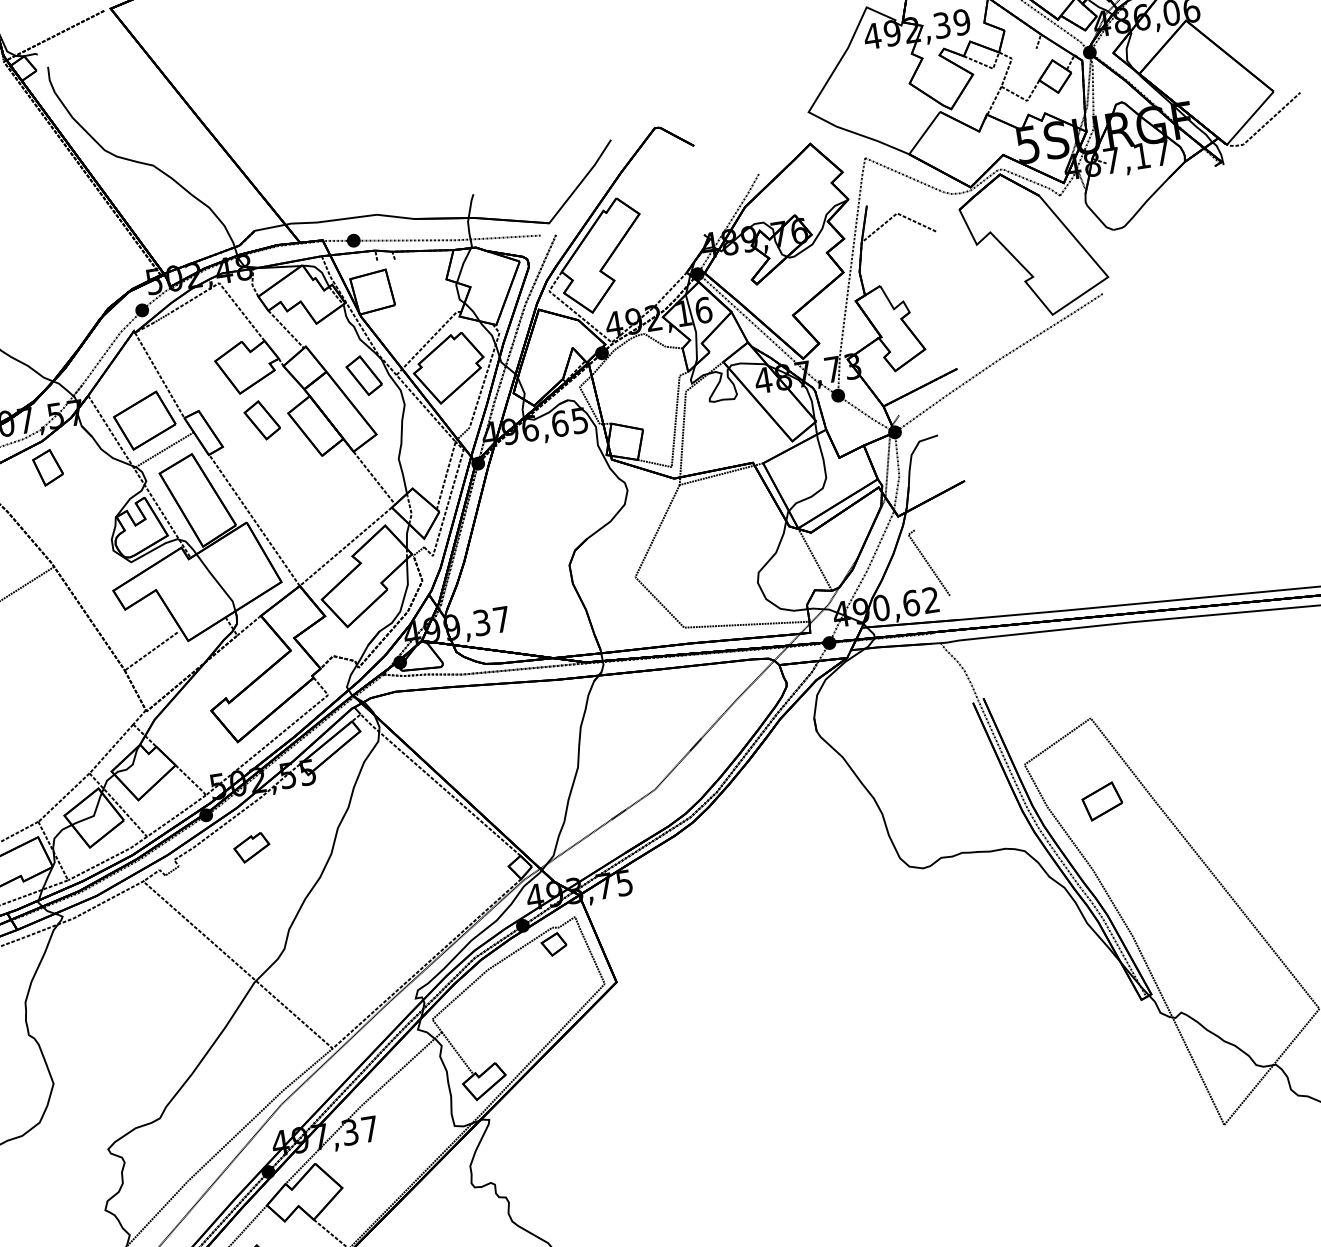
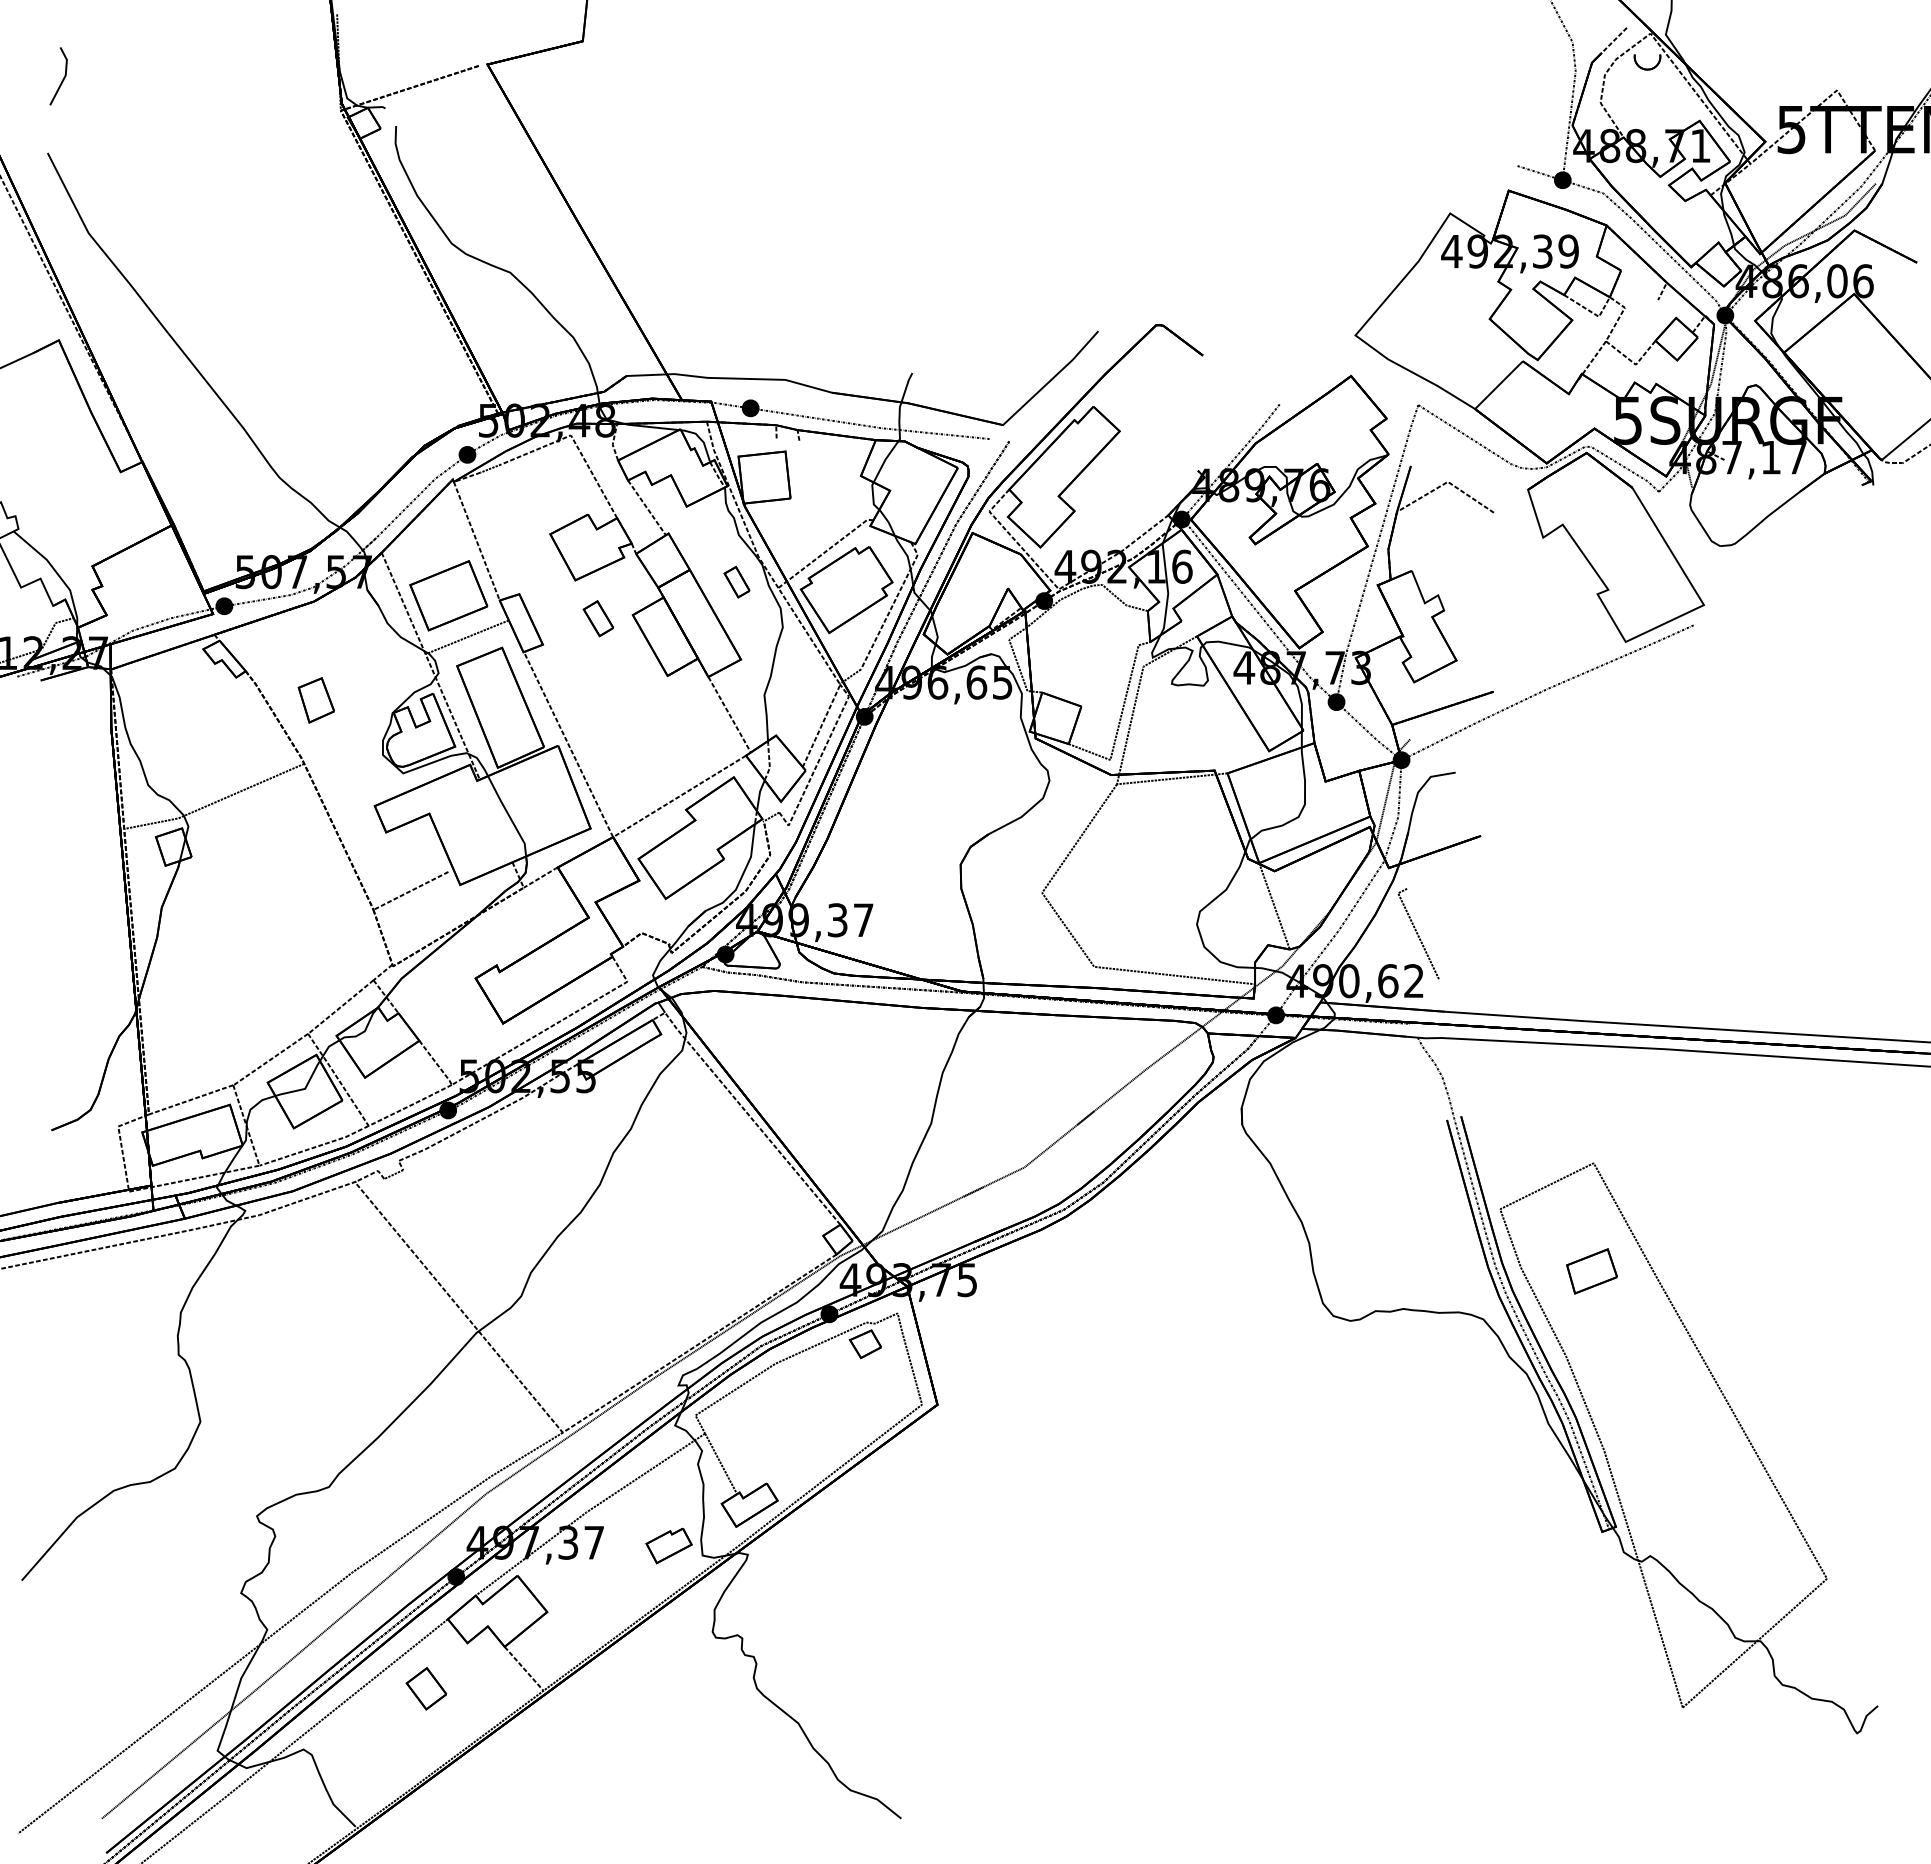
part: (363, 375) -> (736, 581), size x0.6
part: (262, 420) -> (598, 618), size x0.7
part: (47, 467) -> (315, 700), moved
part: (251, 847) -> (668, 1545), moved

